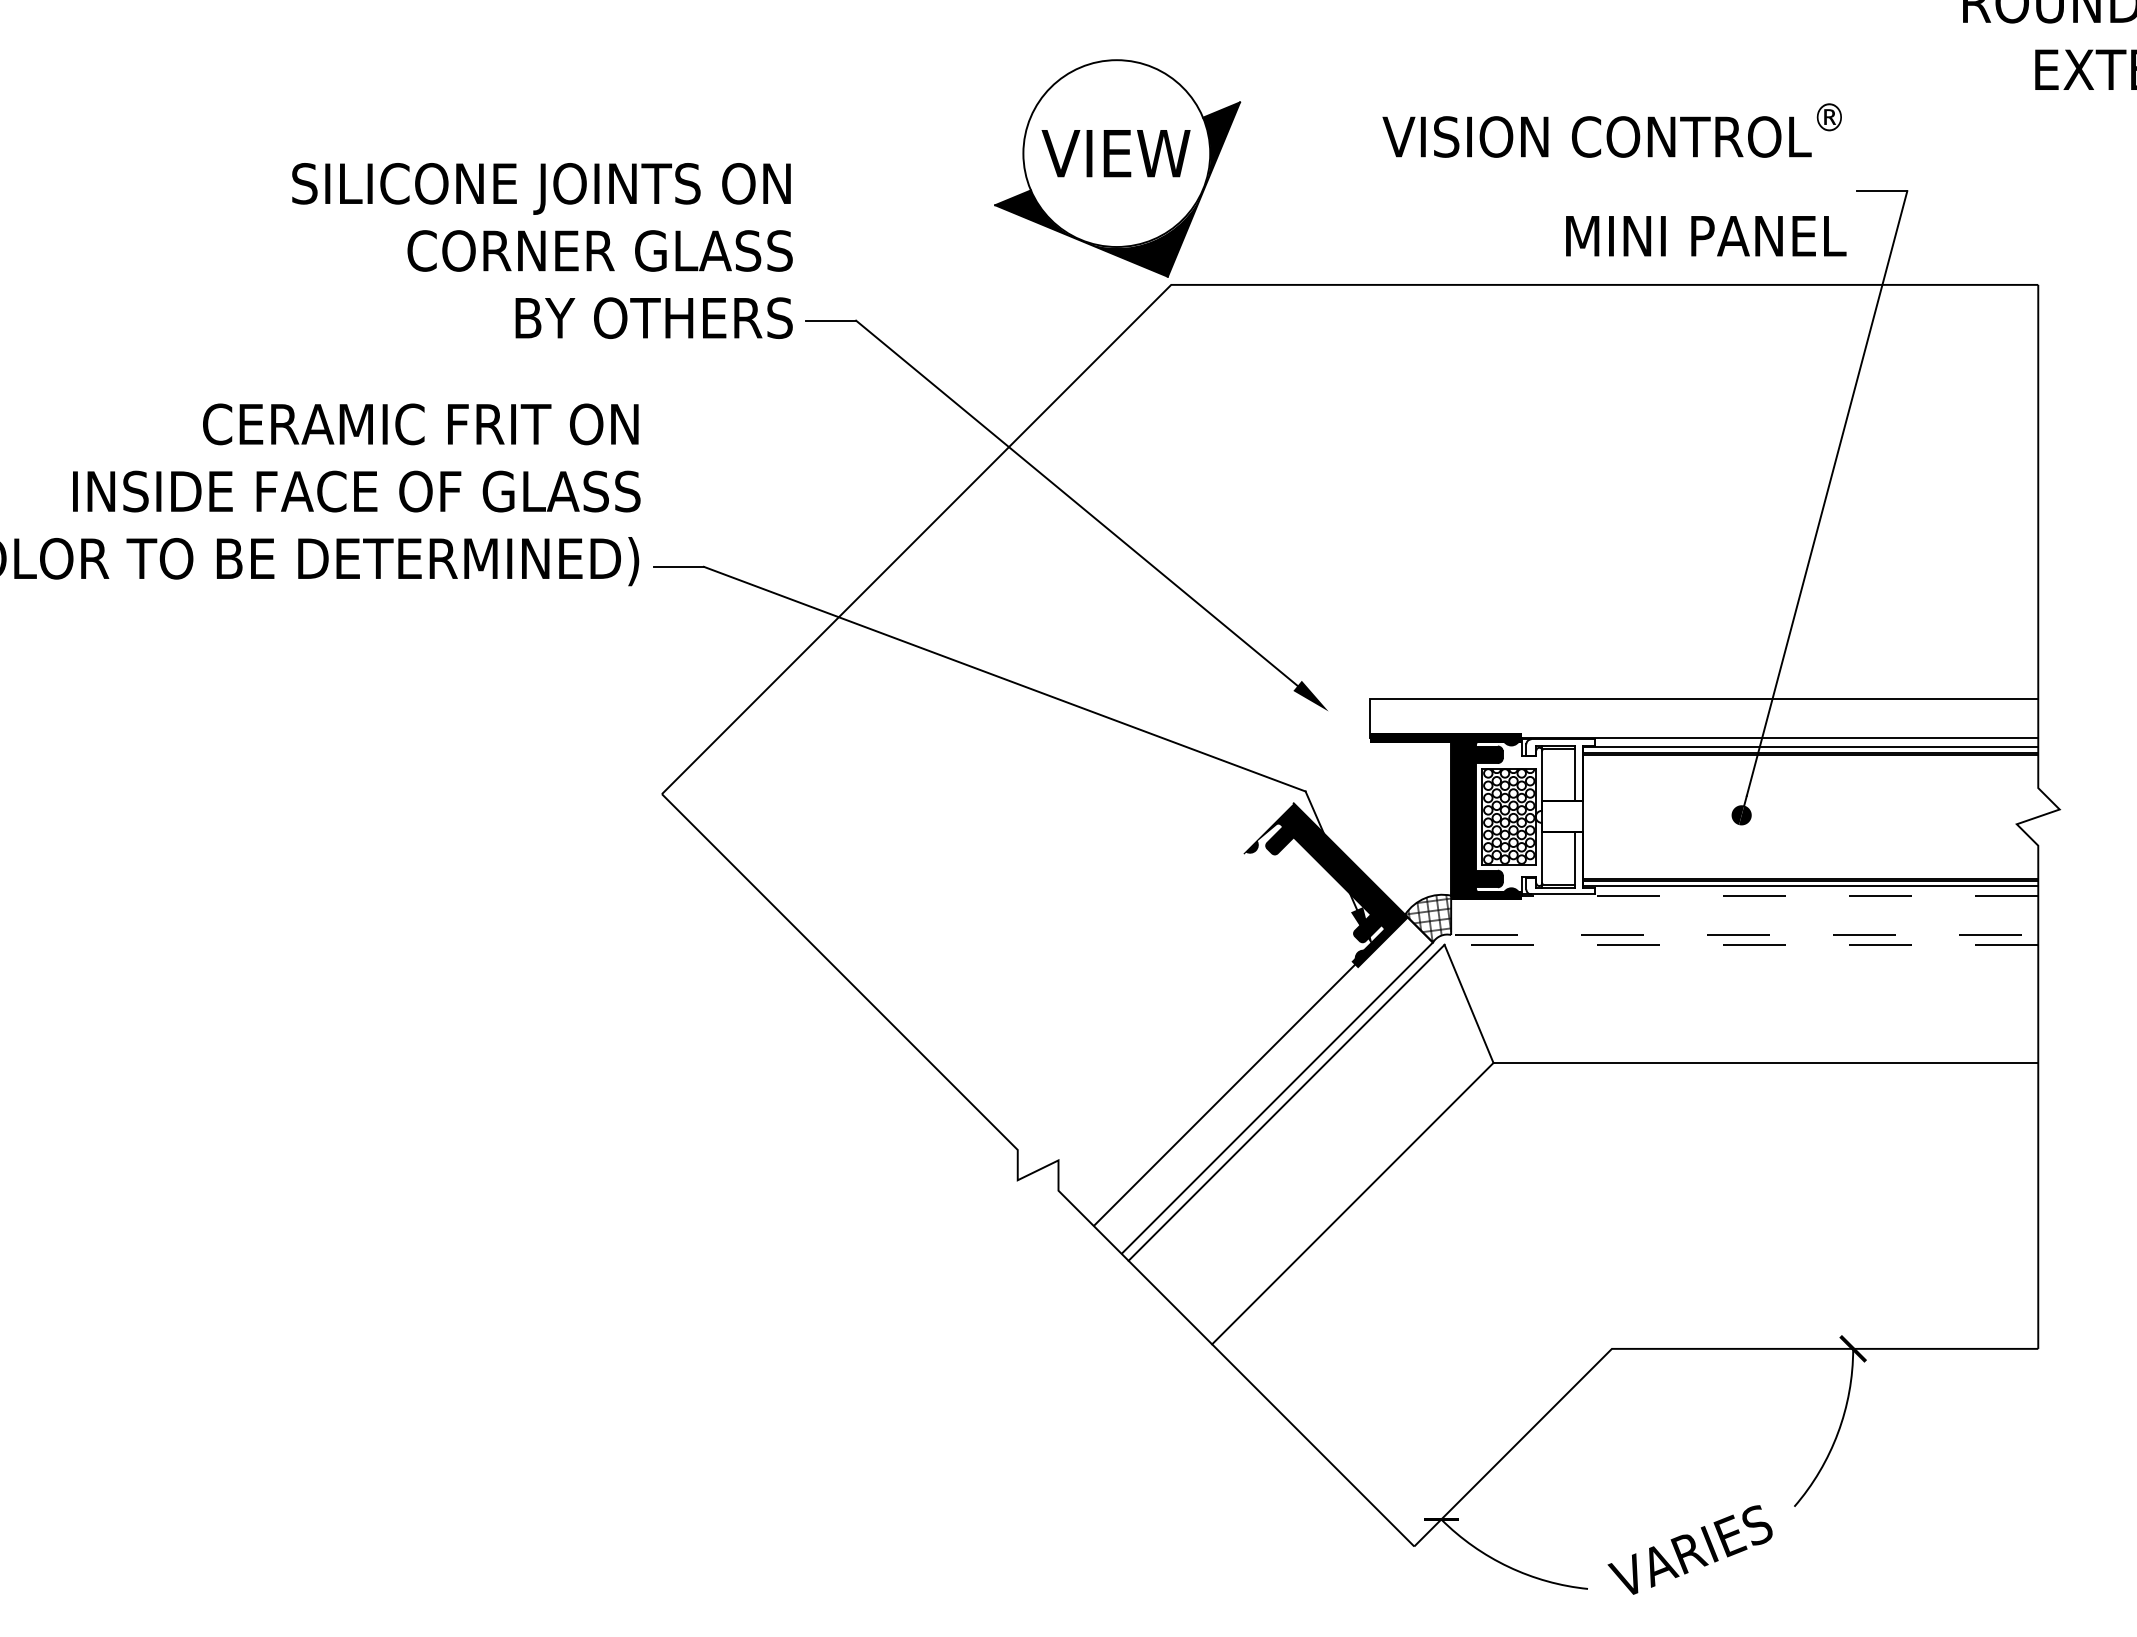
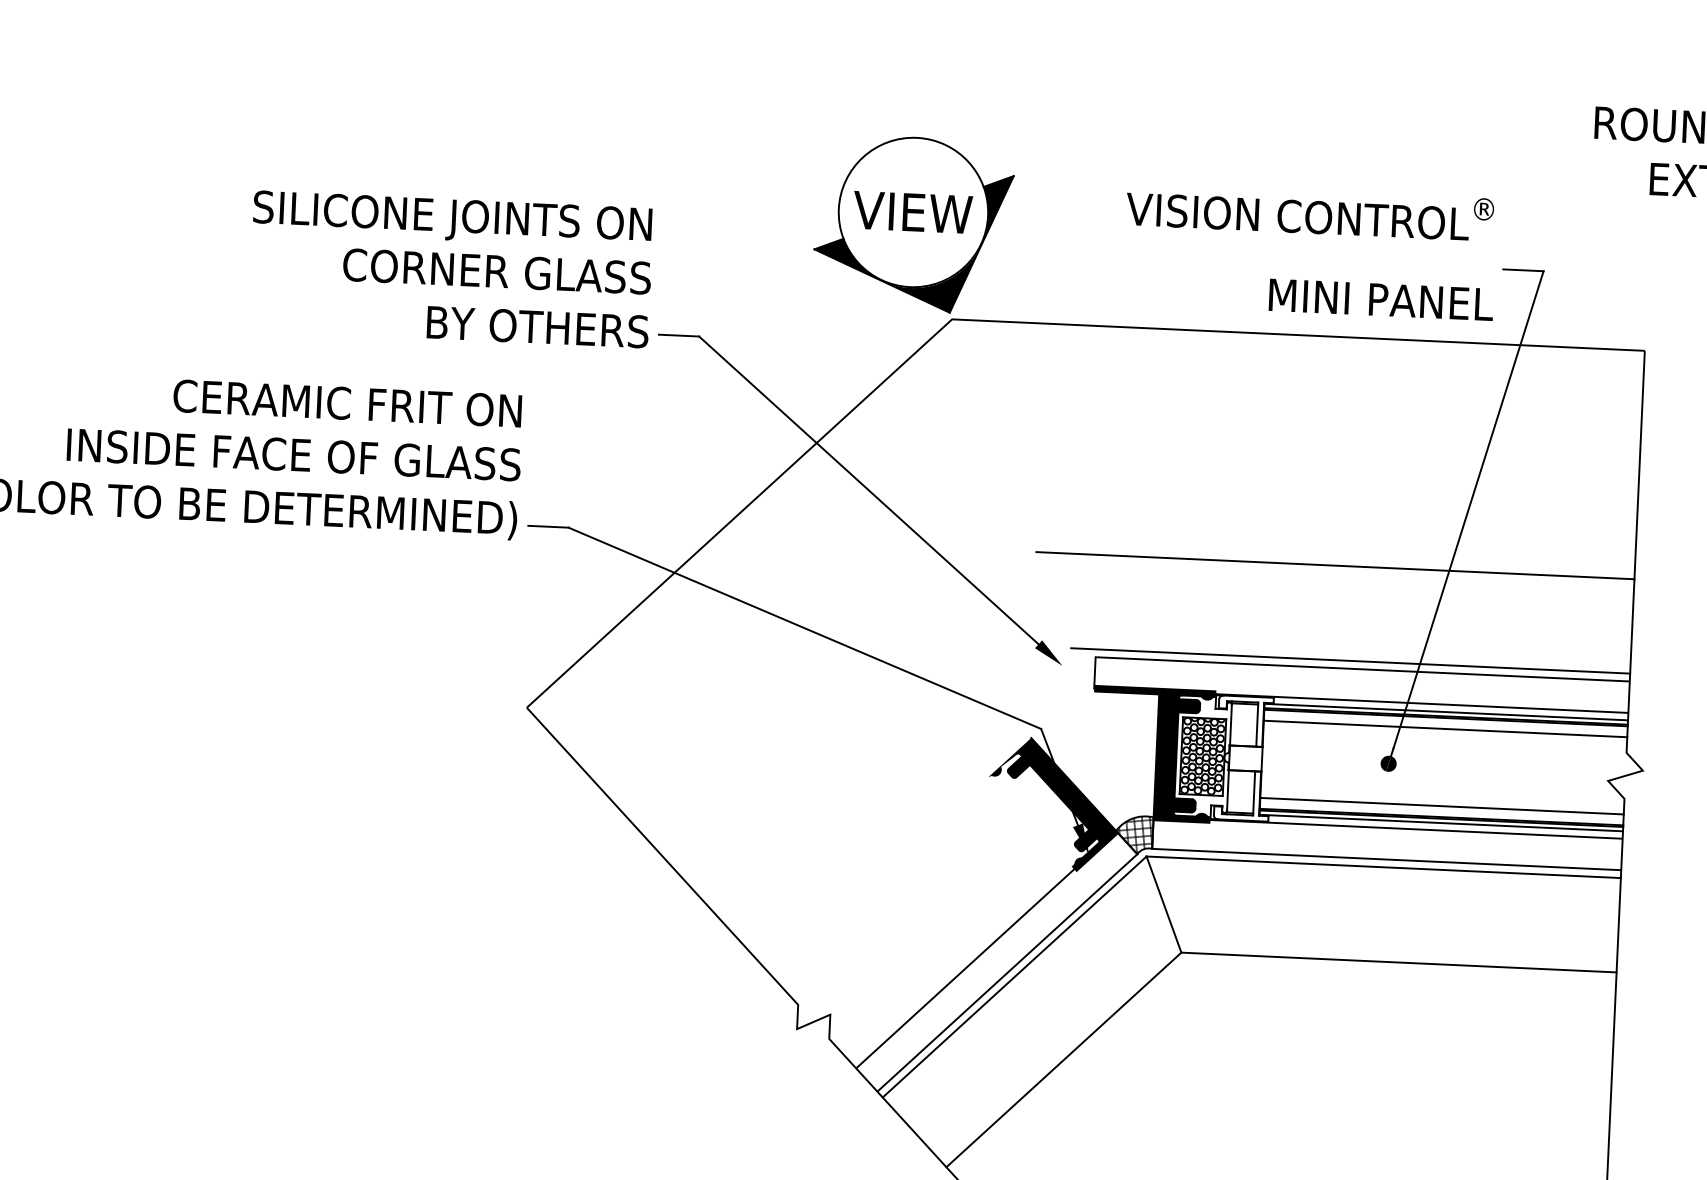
line: (1663, 570) -> (1335, 565), added
line: (1688, 688) -> (1350, 660), added
line: (1810, 768) -> (1445, 728), added
line: (1810, 865) -> (1441, 806), added
line: (1451, 915) -> (1153, 833), dashed -> solid
line: (1741, 944) -> (1383, 867), dashed -> solid

